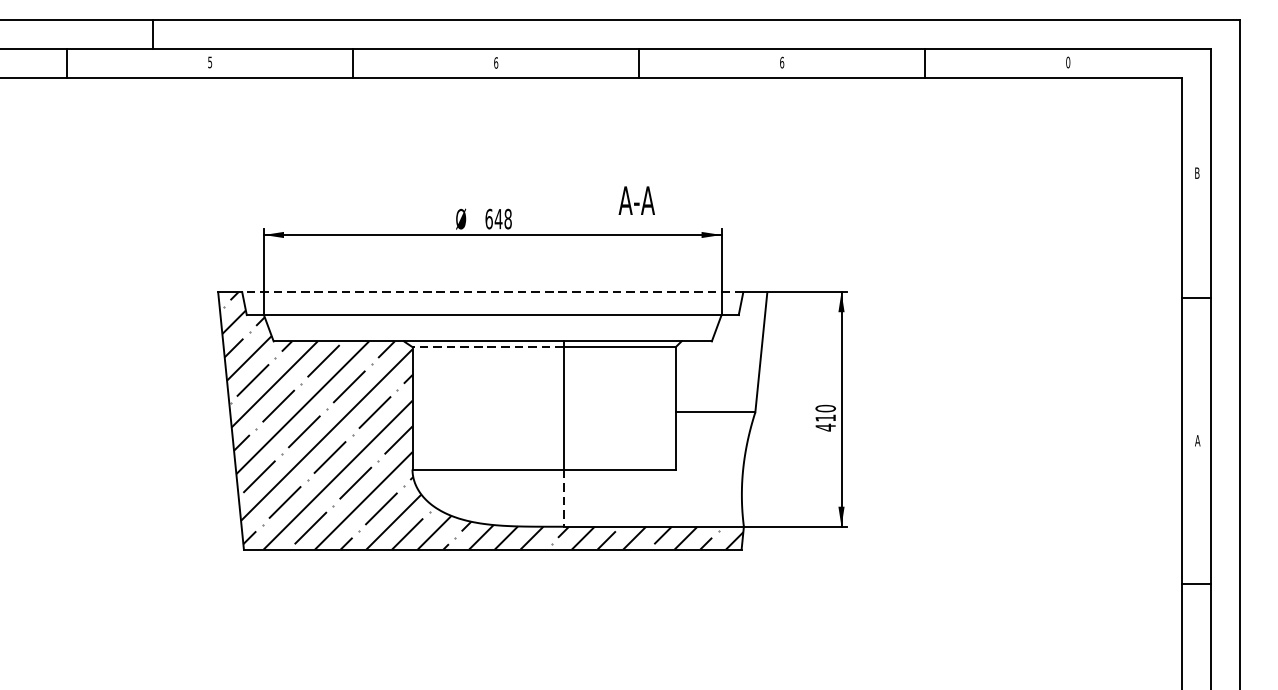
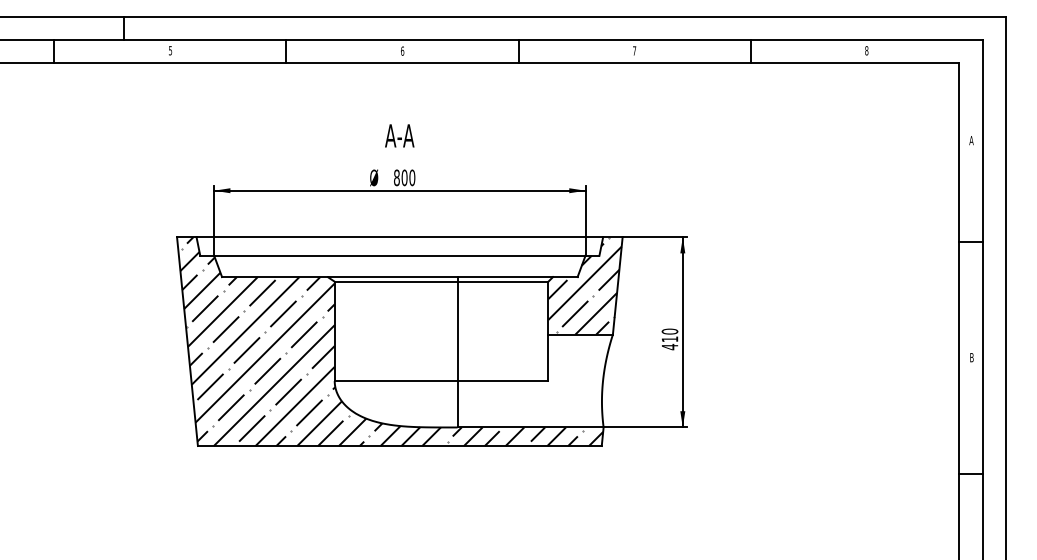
text: (781, 62) -> (634, 50), 6 -> 7
text: (1067, 62) -> (866, 50), 0 -> 8
text: (1197, 173) -> (971, 140), B -> A
text: (636, 200) -> (399, 135), moved
text: (498, 218) -> (404, 177), 648 -> 800
line: (492, 292) -> (399, 237), dashed -> solid
line: (487, 346) -> (395, 281), dashed -> solid
hatch: (720, 353) -> (584, 286), added
text: (1197, 440) -> (971, 357), A -> B
line: (563, 498) -> (457, 404), dashed -> solid

